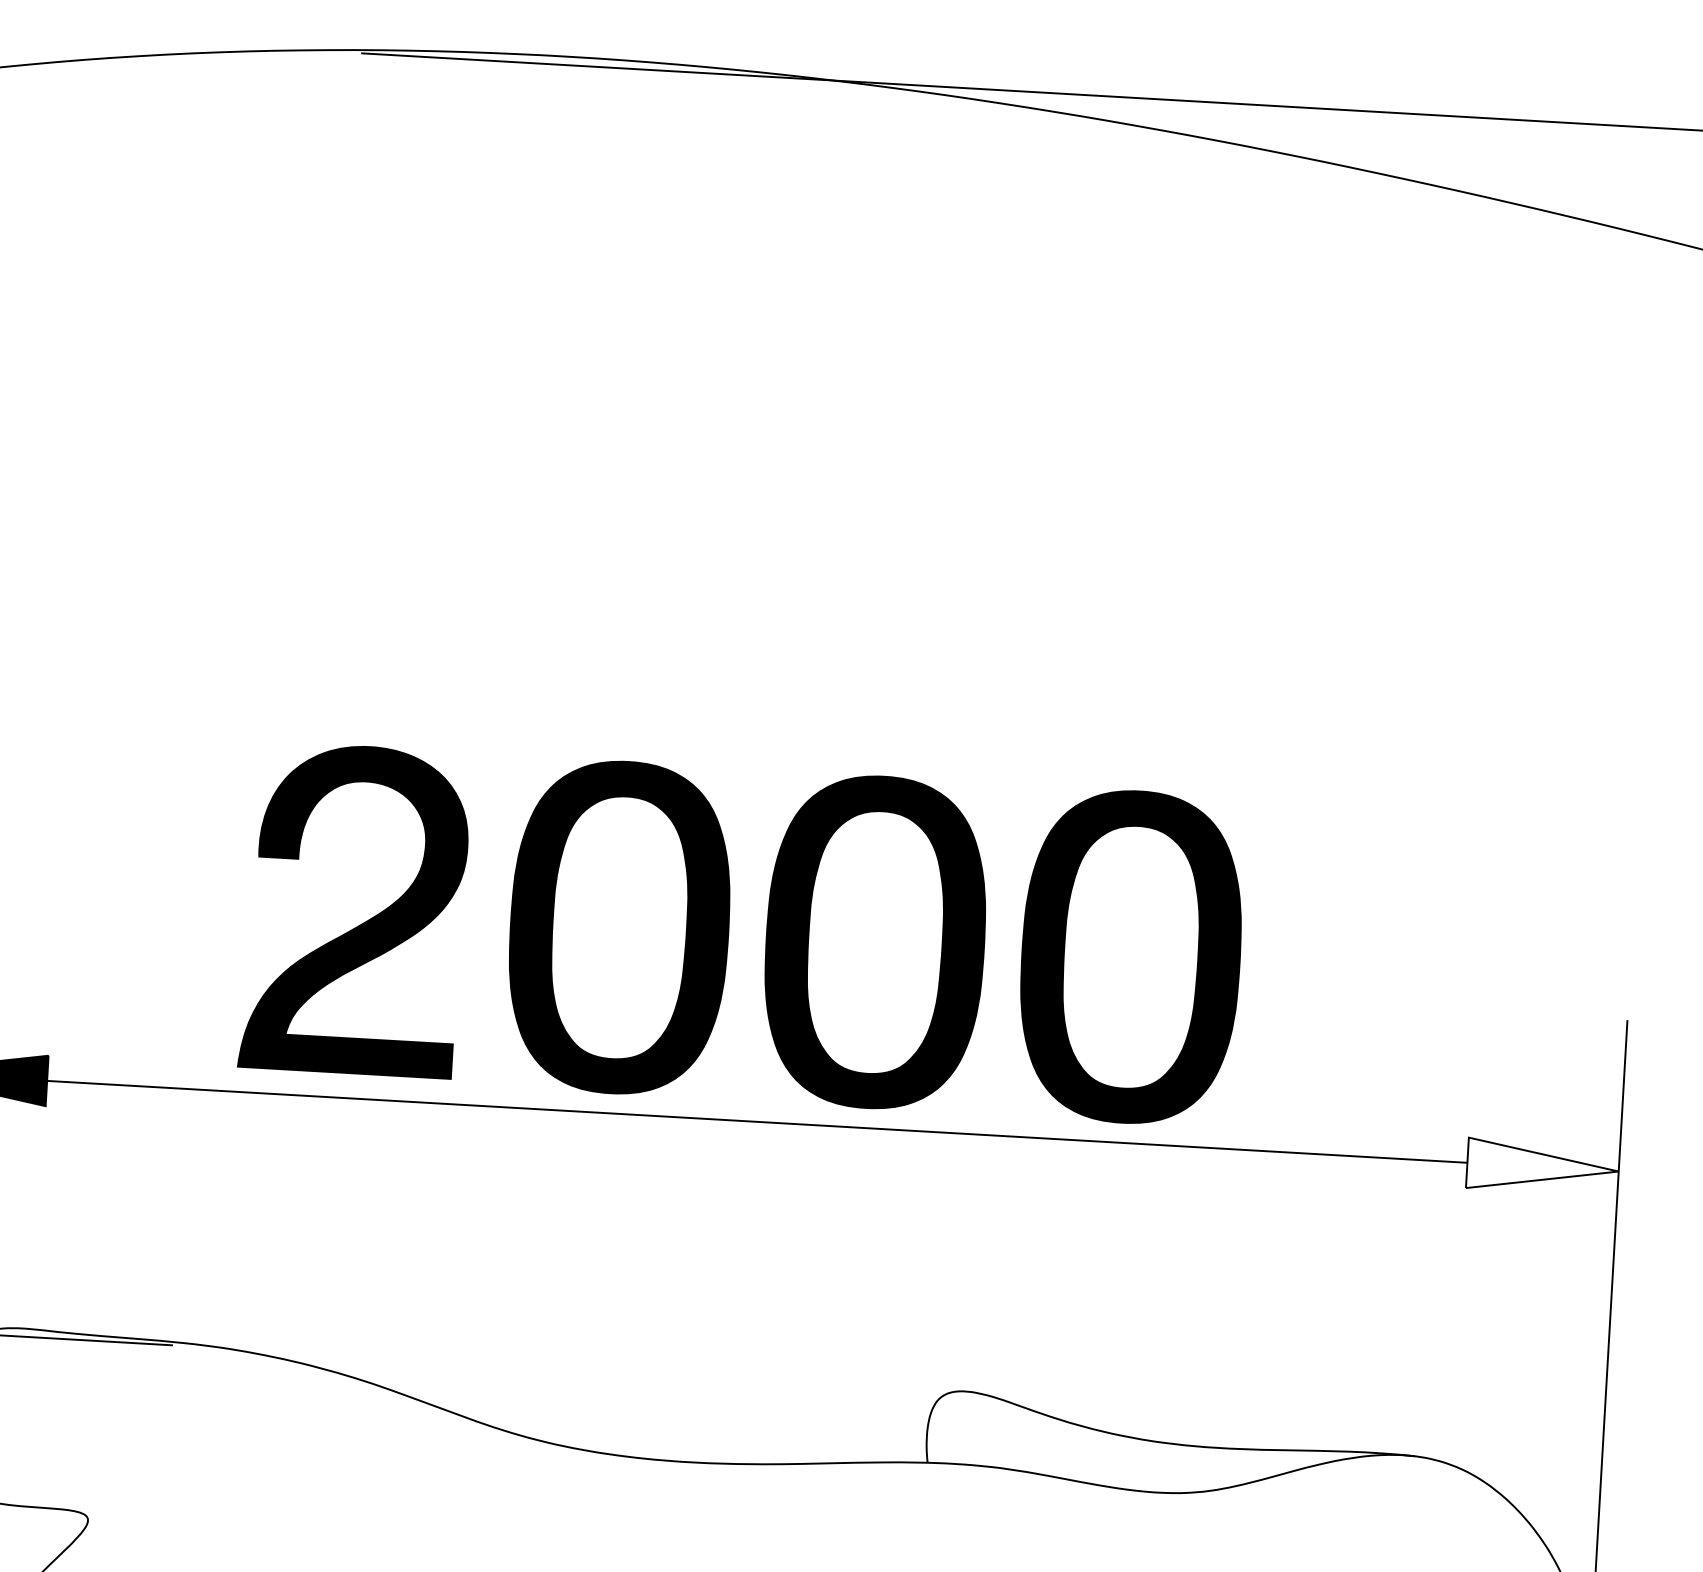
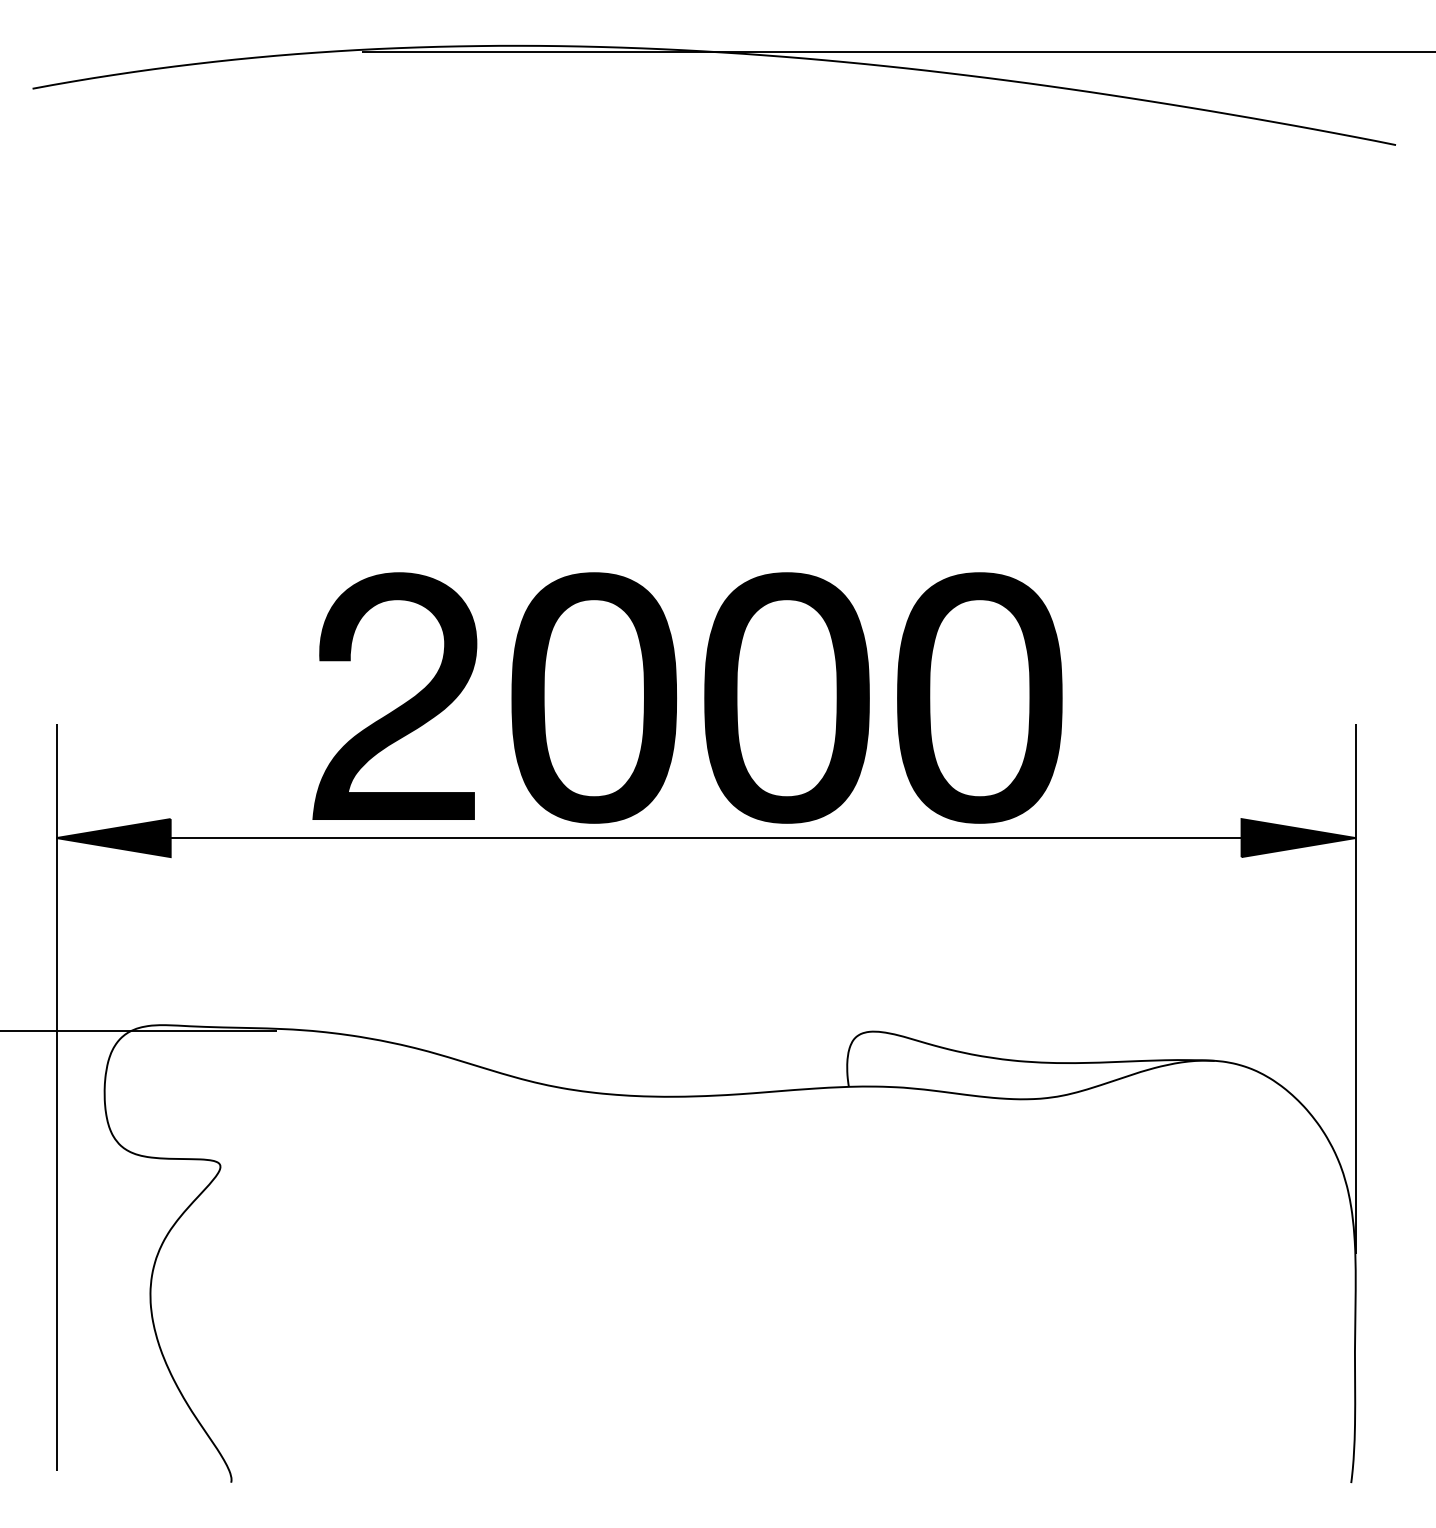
fill: (1542, 1167) -> (1298, 838), added

